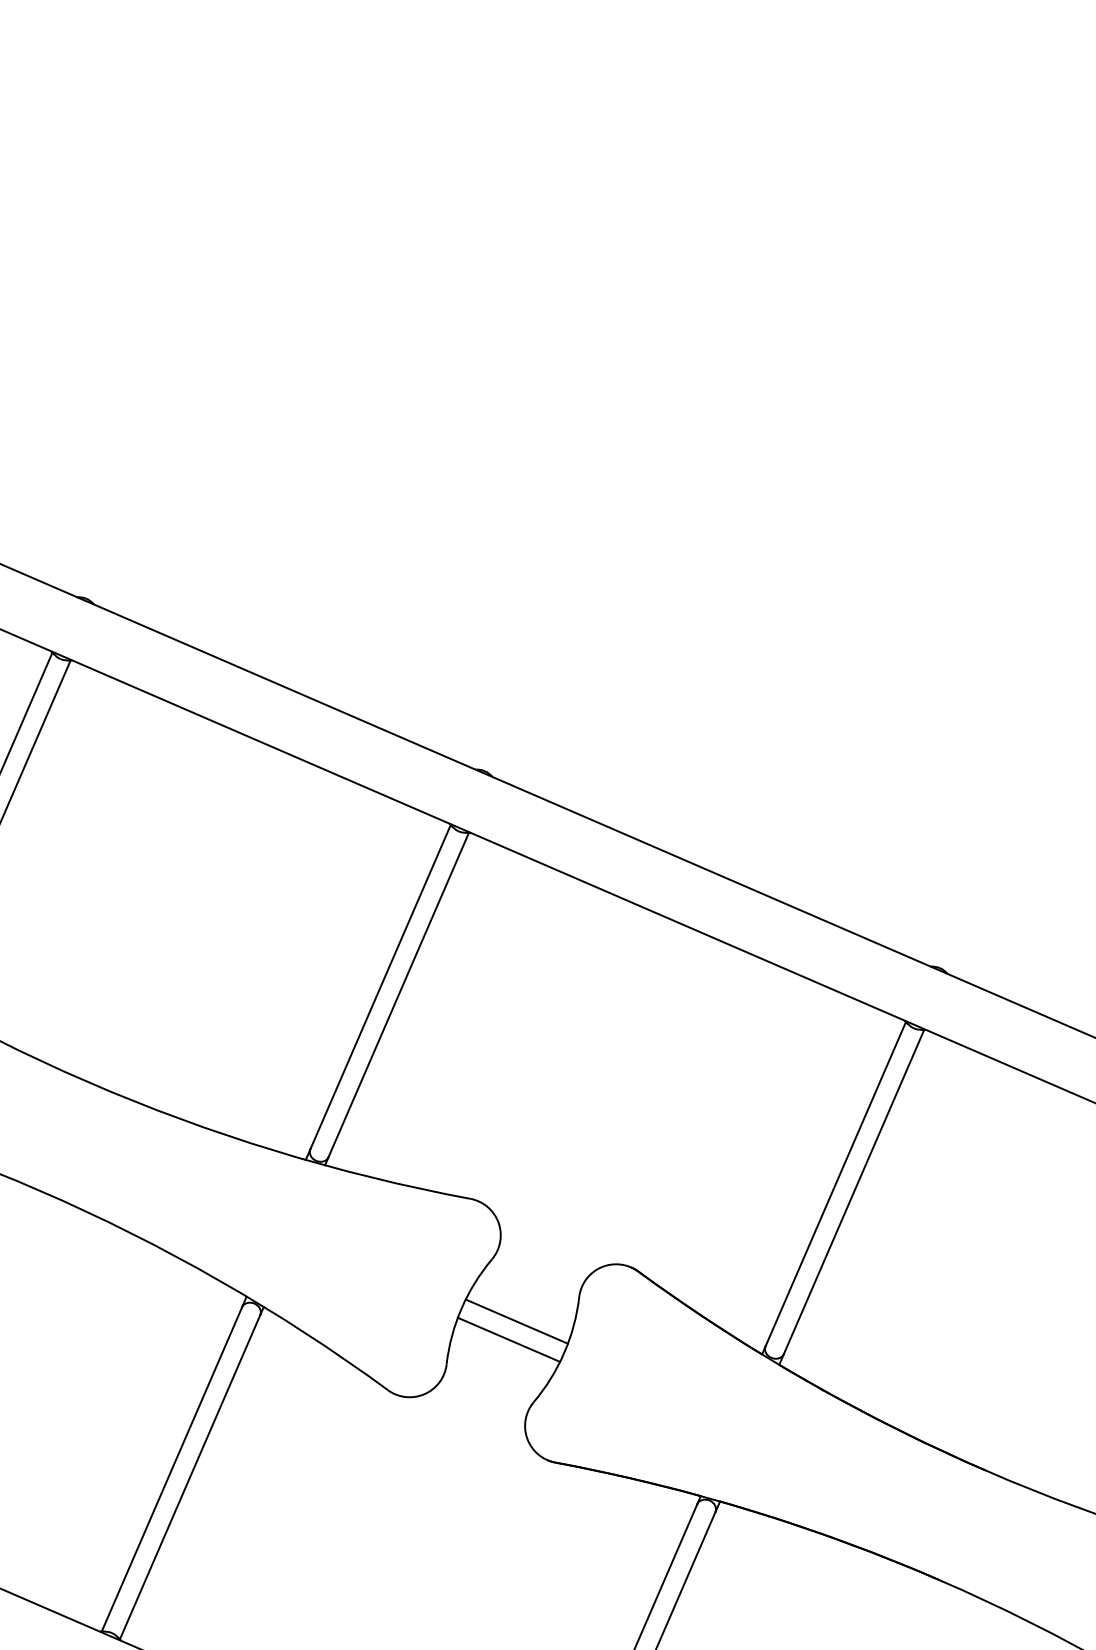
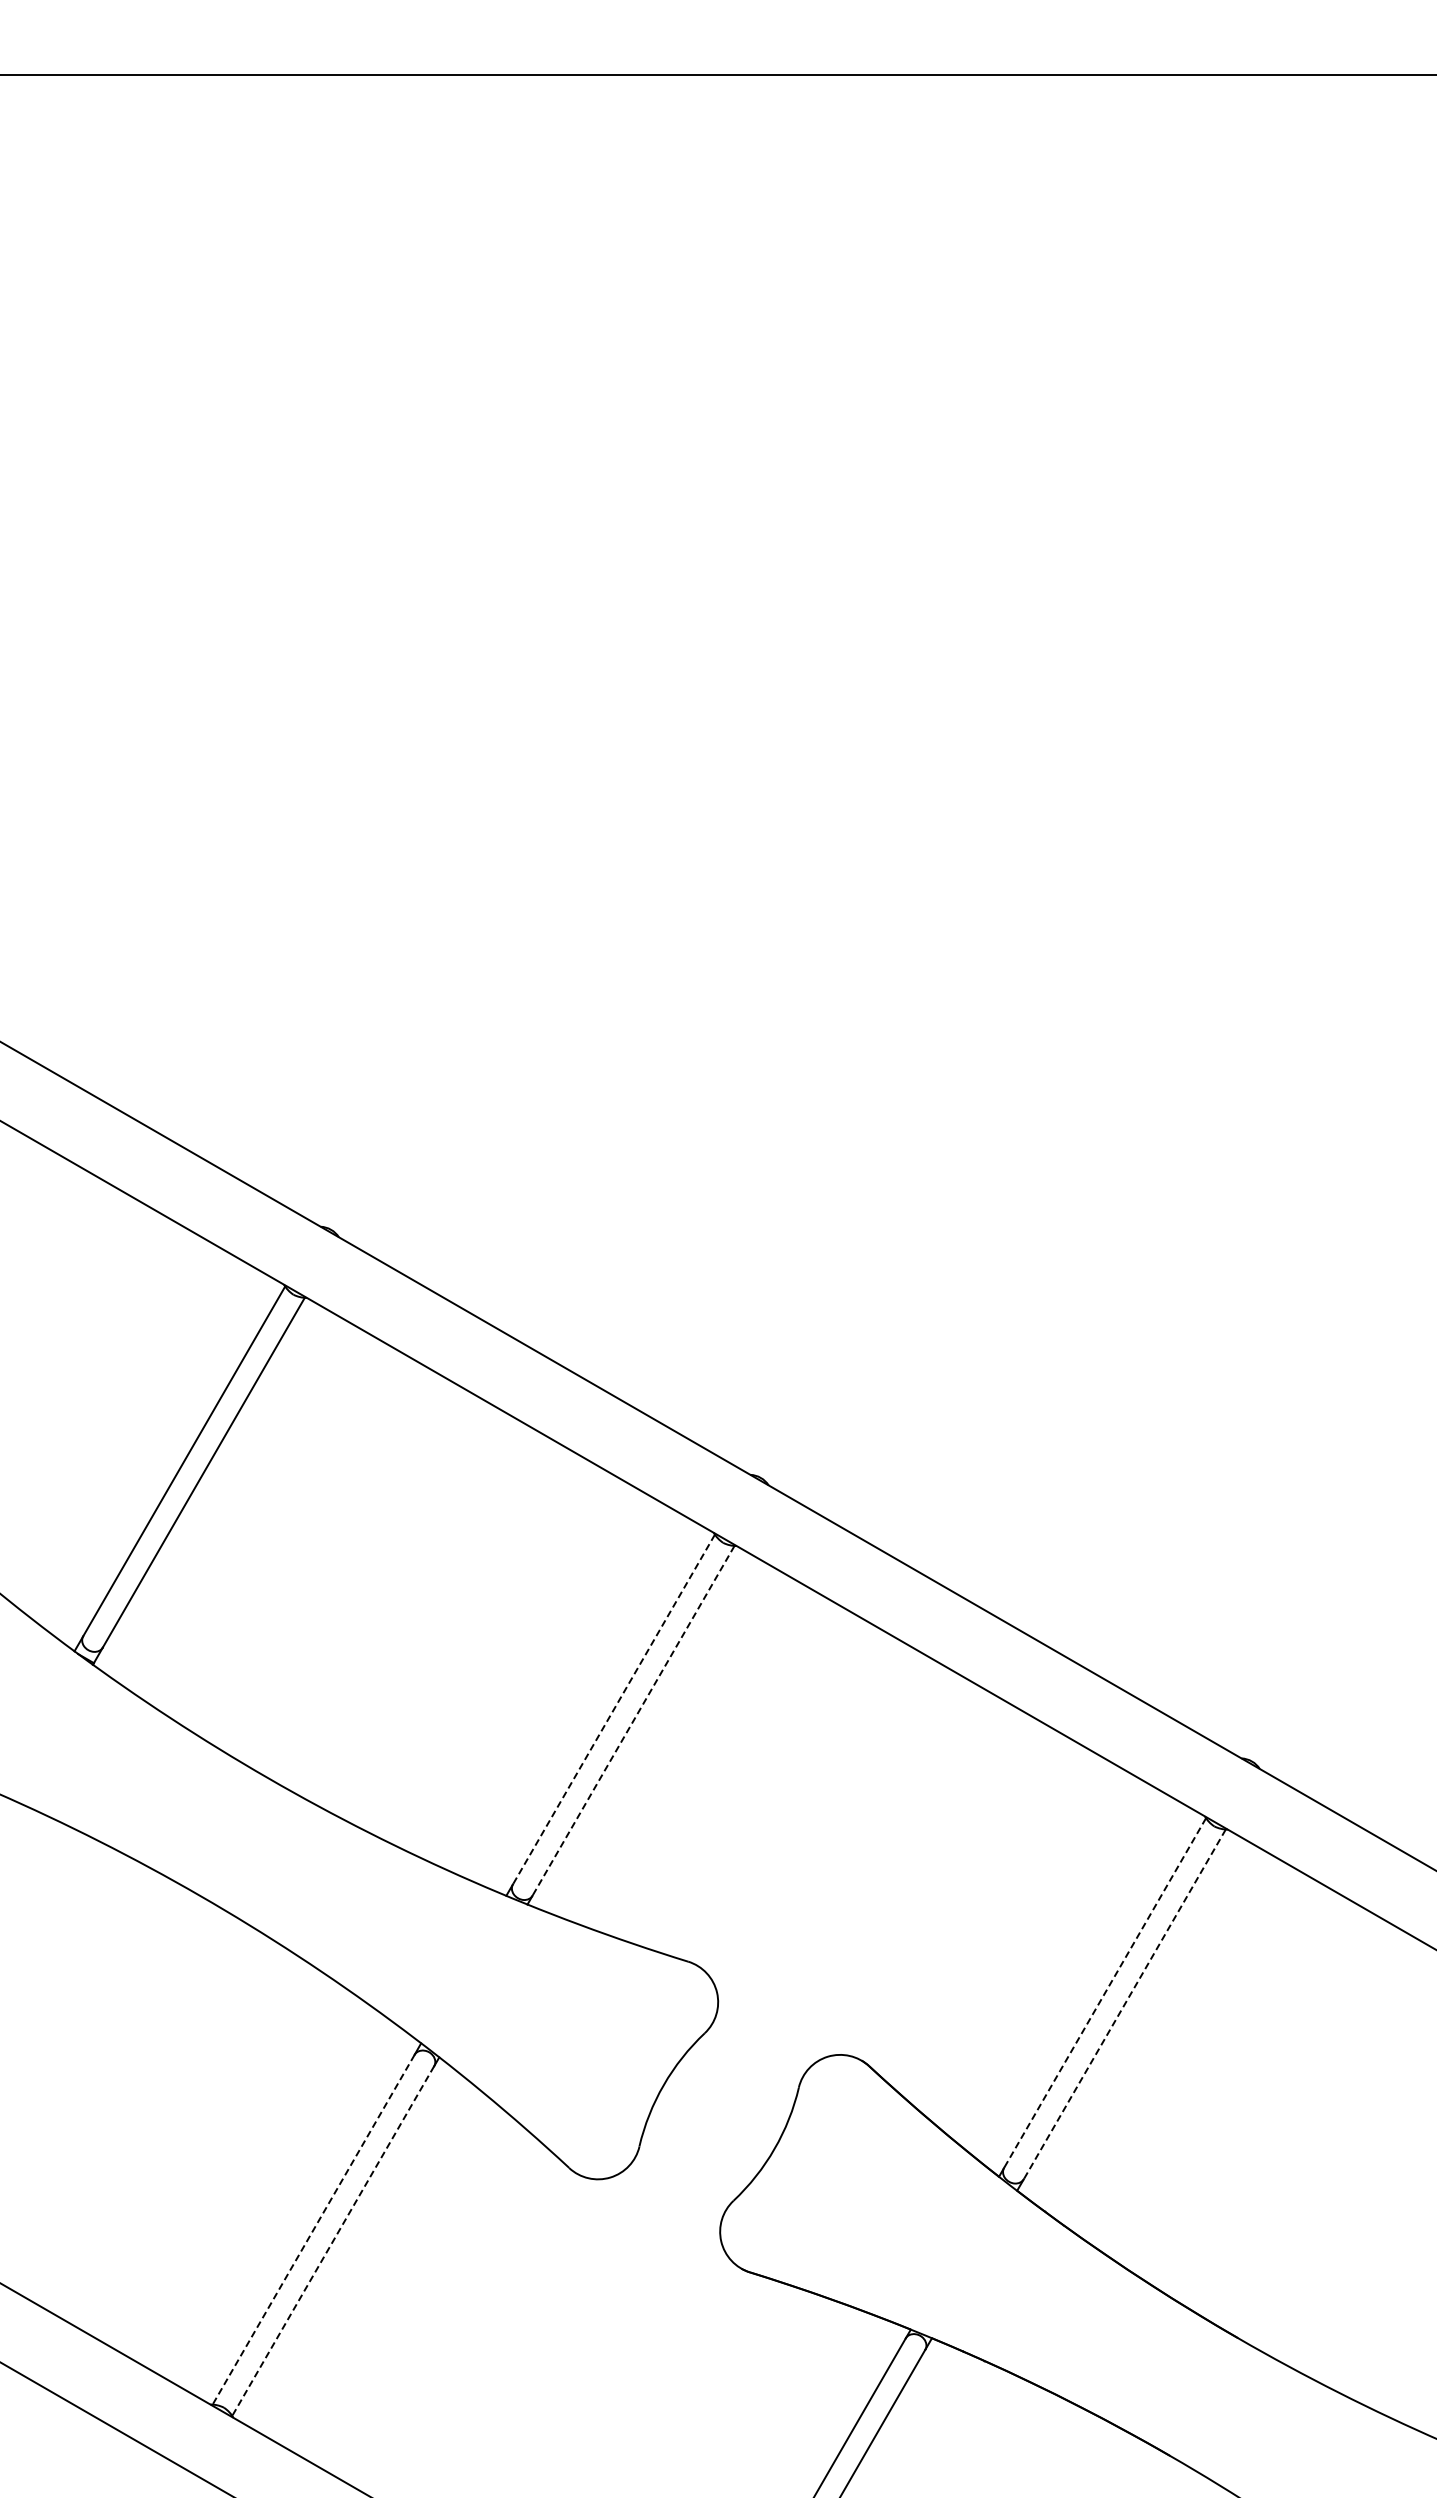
line: (380, 987) -> (613, 1709), solid -> dashed
line: (398, 994) -> (633, 1720), solid -> dashed
line: (836, 1184) -> (1105, 1993), solid -> dashed
line: (853, 1192) -> (1124, 2004), solid -> dashed
line: (516, 1321) -> (724, 2107), removed
line: (508, 1339) -> (713, 2126), removed
line: (171, 1469) -> (313, 2229), solid -> dashed
line: (190, 1477) -> (333, 2241), solid -> dashed

